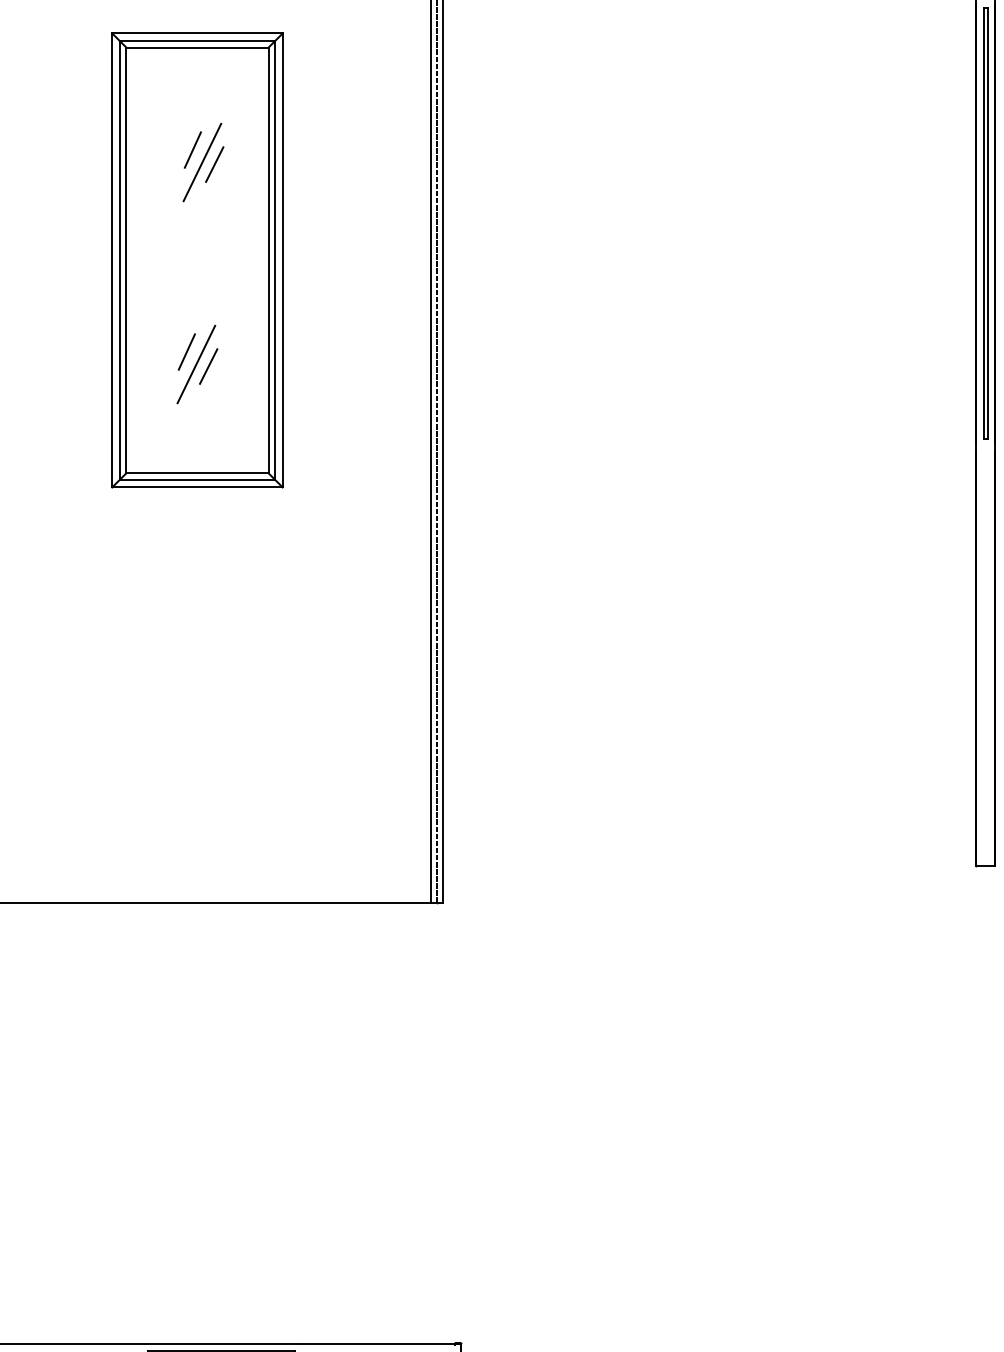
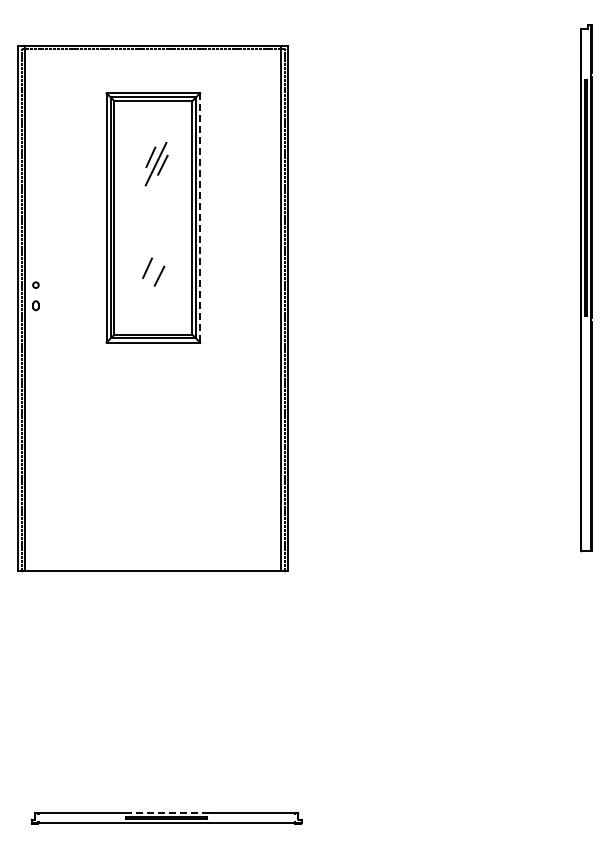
line: (283, 259) -> (200, 217), solid -> dashed
line: (195, 363) -> (152, 274), removed
line: (221, 1342) -> (166, 812), solid -> dashed

